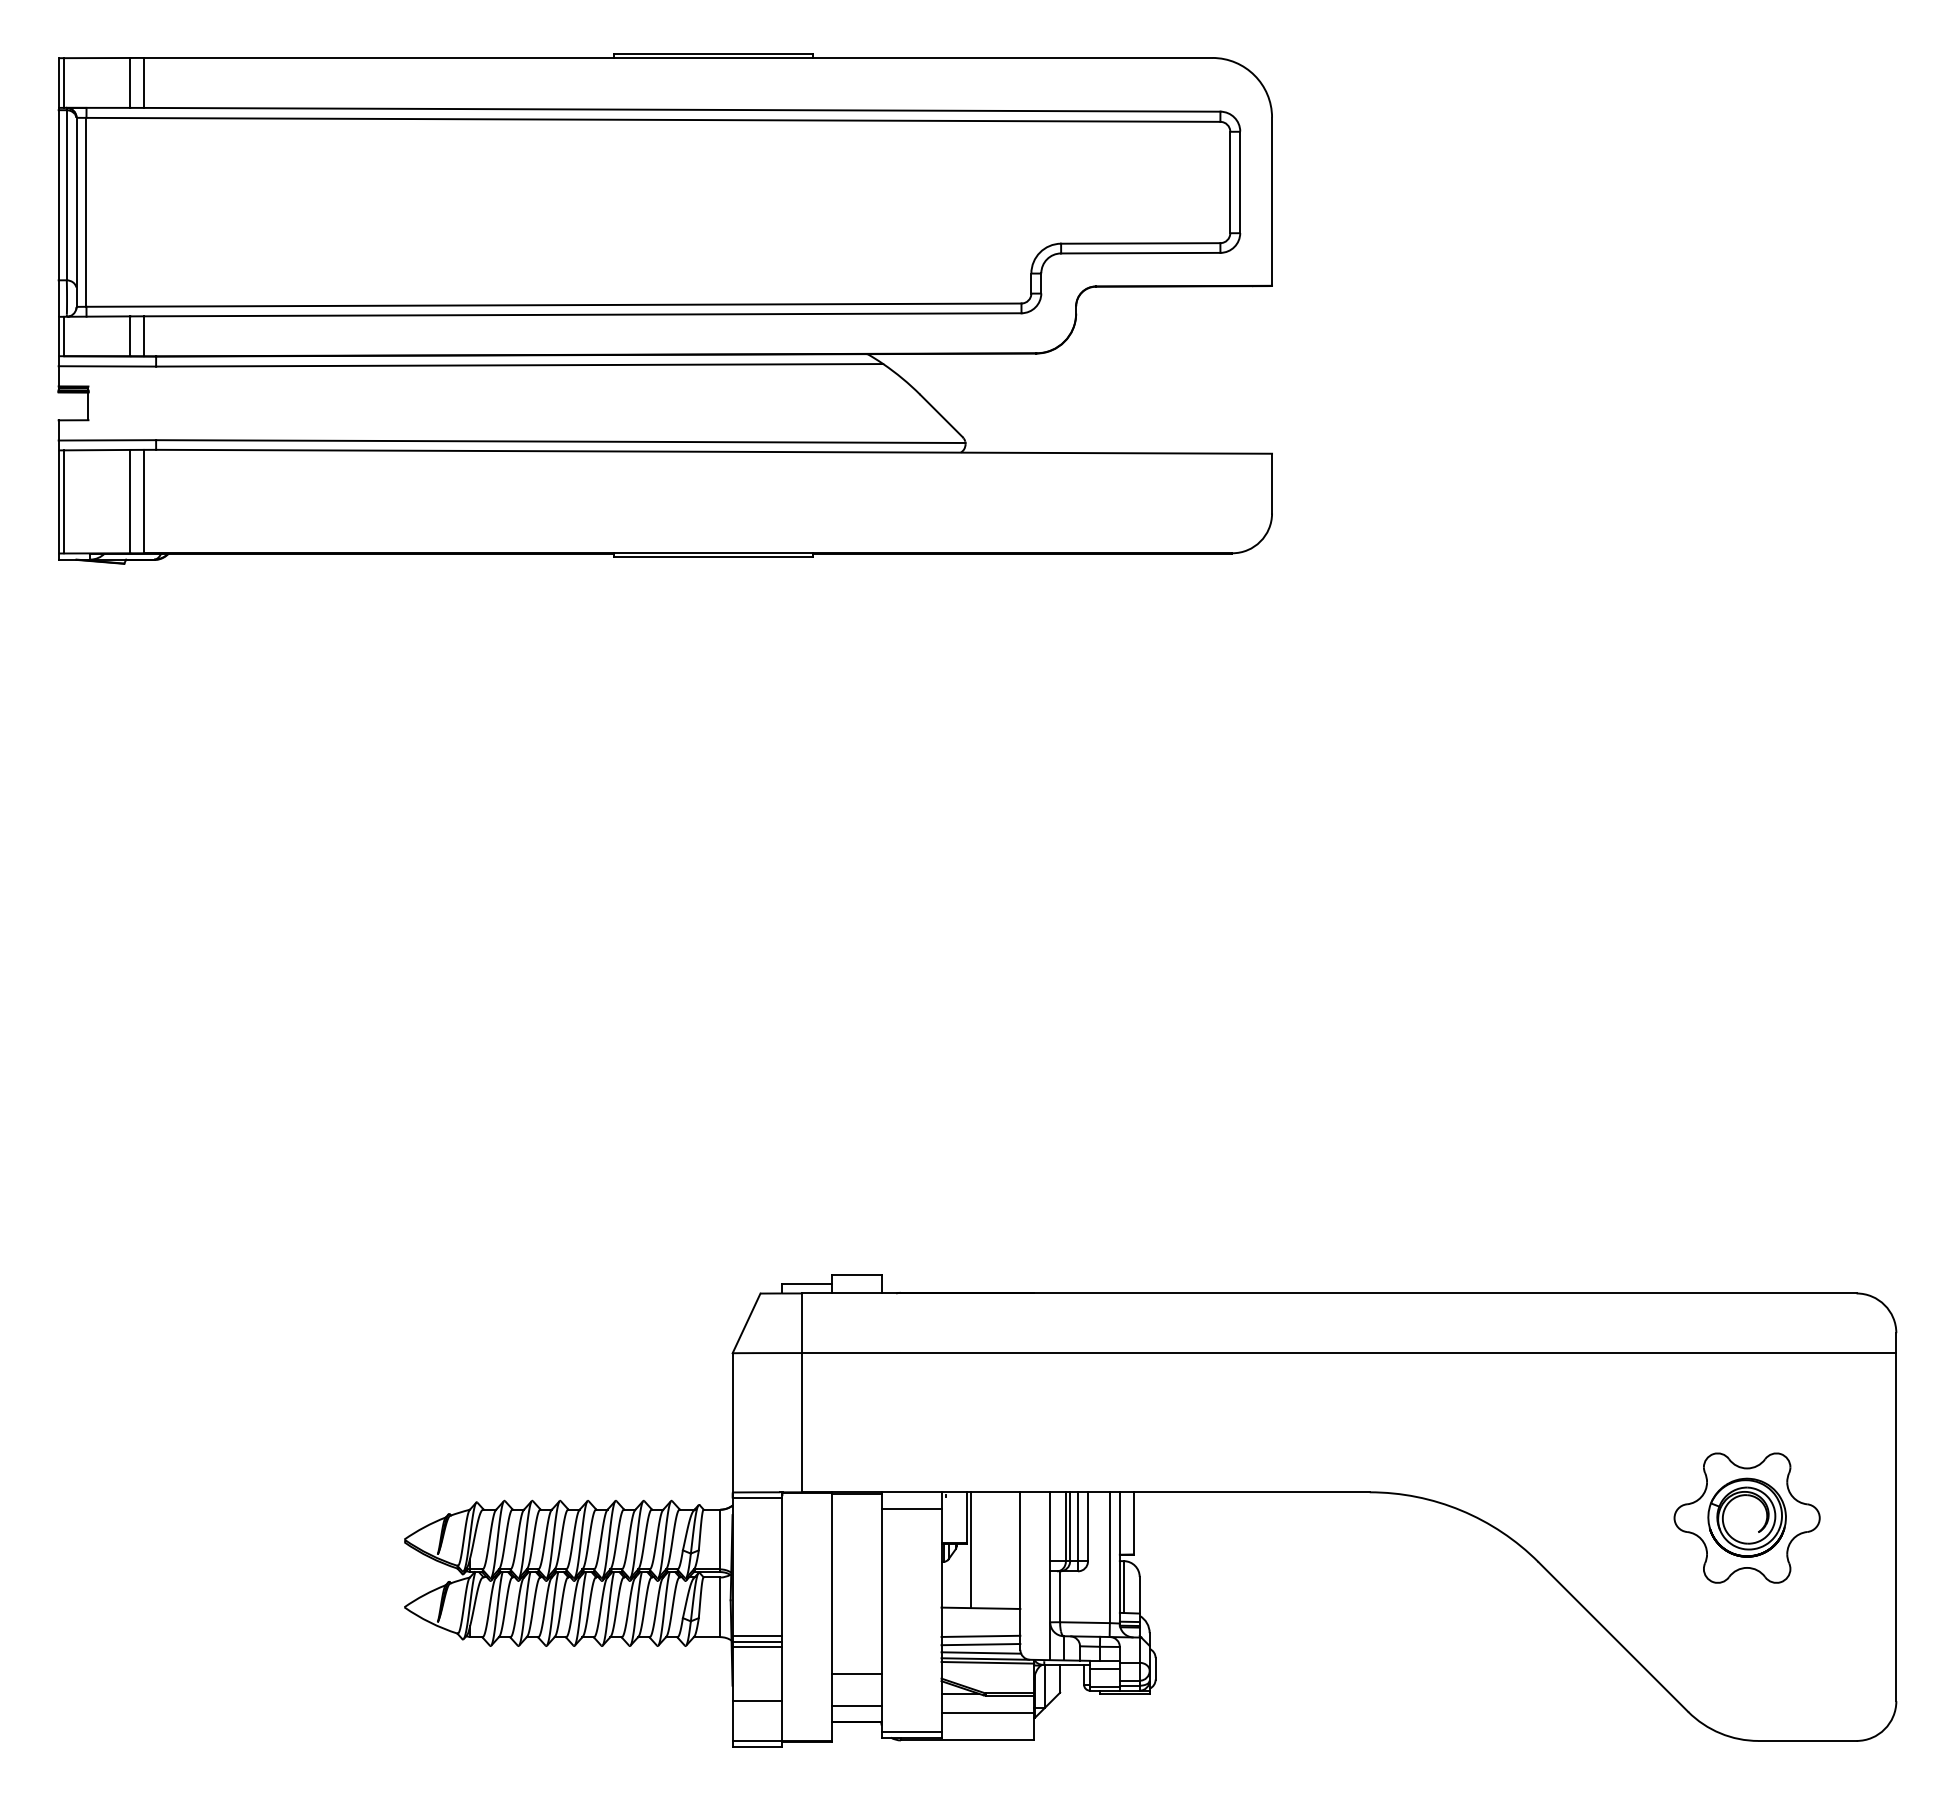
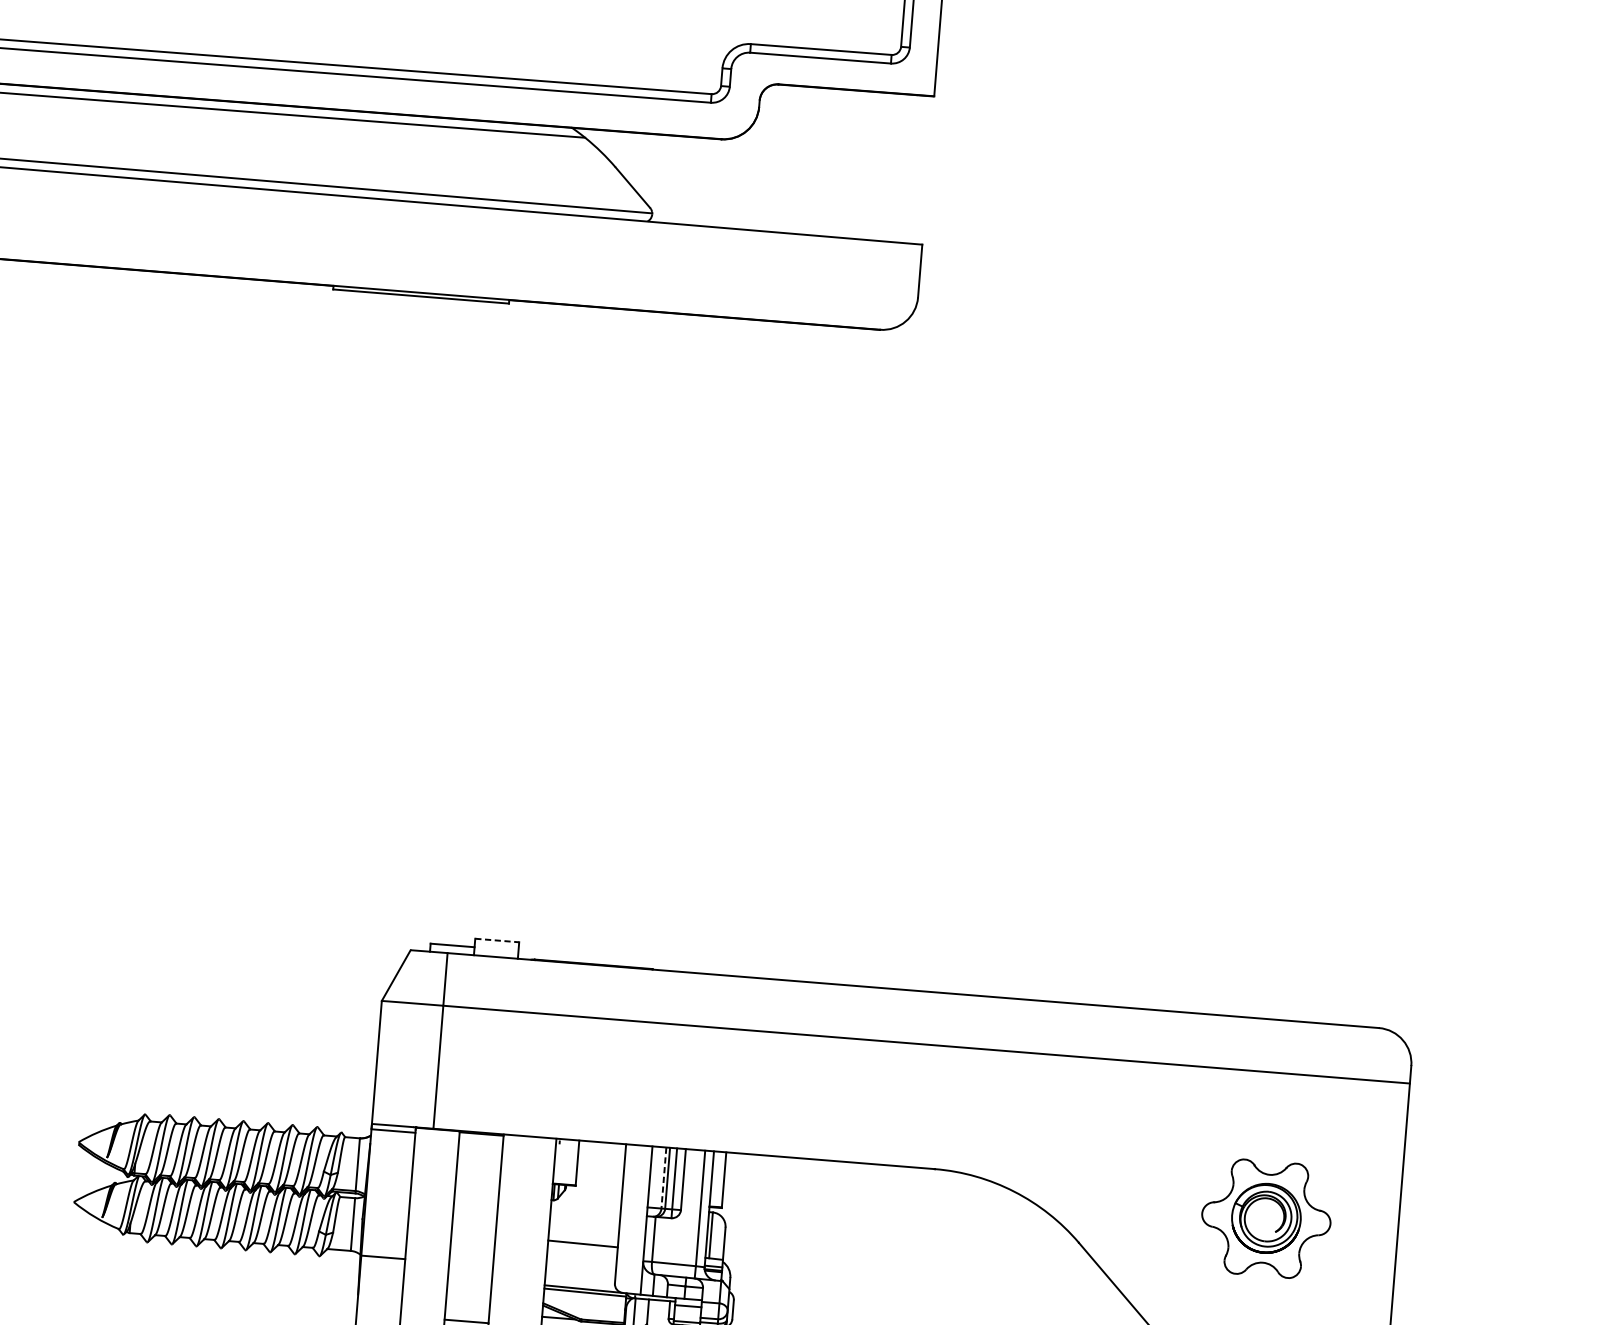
line: (856, 1274) -> (496, 940), solid -> dashed
line: (911, 1509) -> (528, 1151), removed
line: (1065, 1527) -> (663, 1178), solid -> dashed
line: (970, 1550) -> (577, 1192), removed
line: (757, 1635) -> (383, 1252), removed
line: (980, 1635) -> (580, 1267), removed
line: (980, 1644) -> (580, 1275), removed
line: (757, 1647) -> (382, 1262), removed
line: (981, 1652) -> (580, 1283), removed
line: (856, 1674) -> (468, 1293), removed
line: (757, 1701) -> (379, 1310), removed

